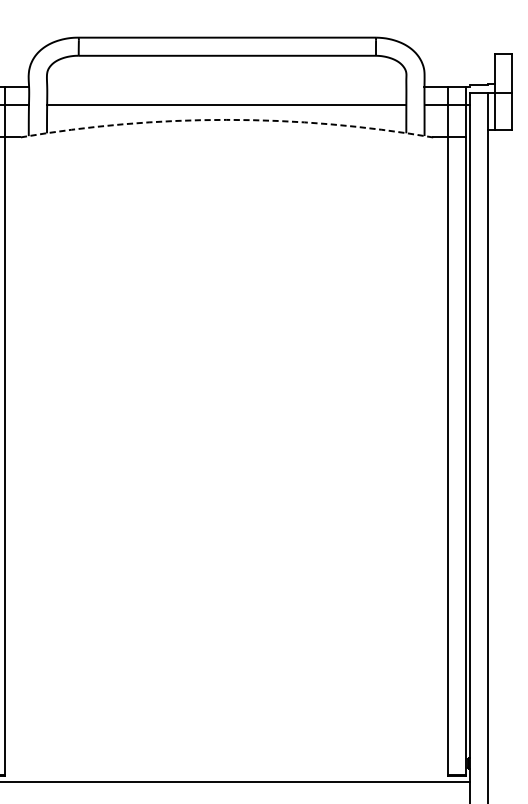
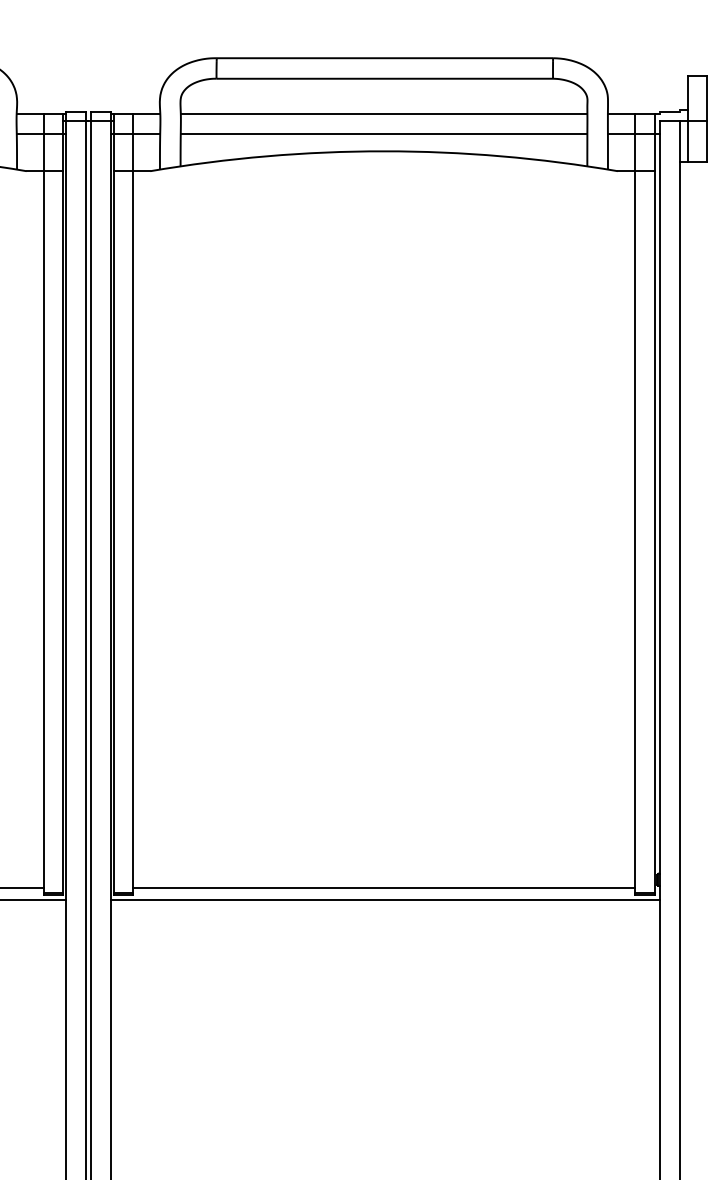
line: (226, 87) -> (383, 114), added
arc: (227, 120) -> (384, 151), dashed -> solid
line: (226, 770) -> (383, 887), added

